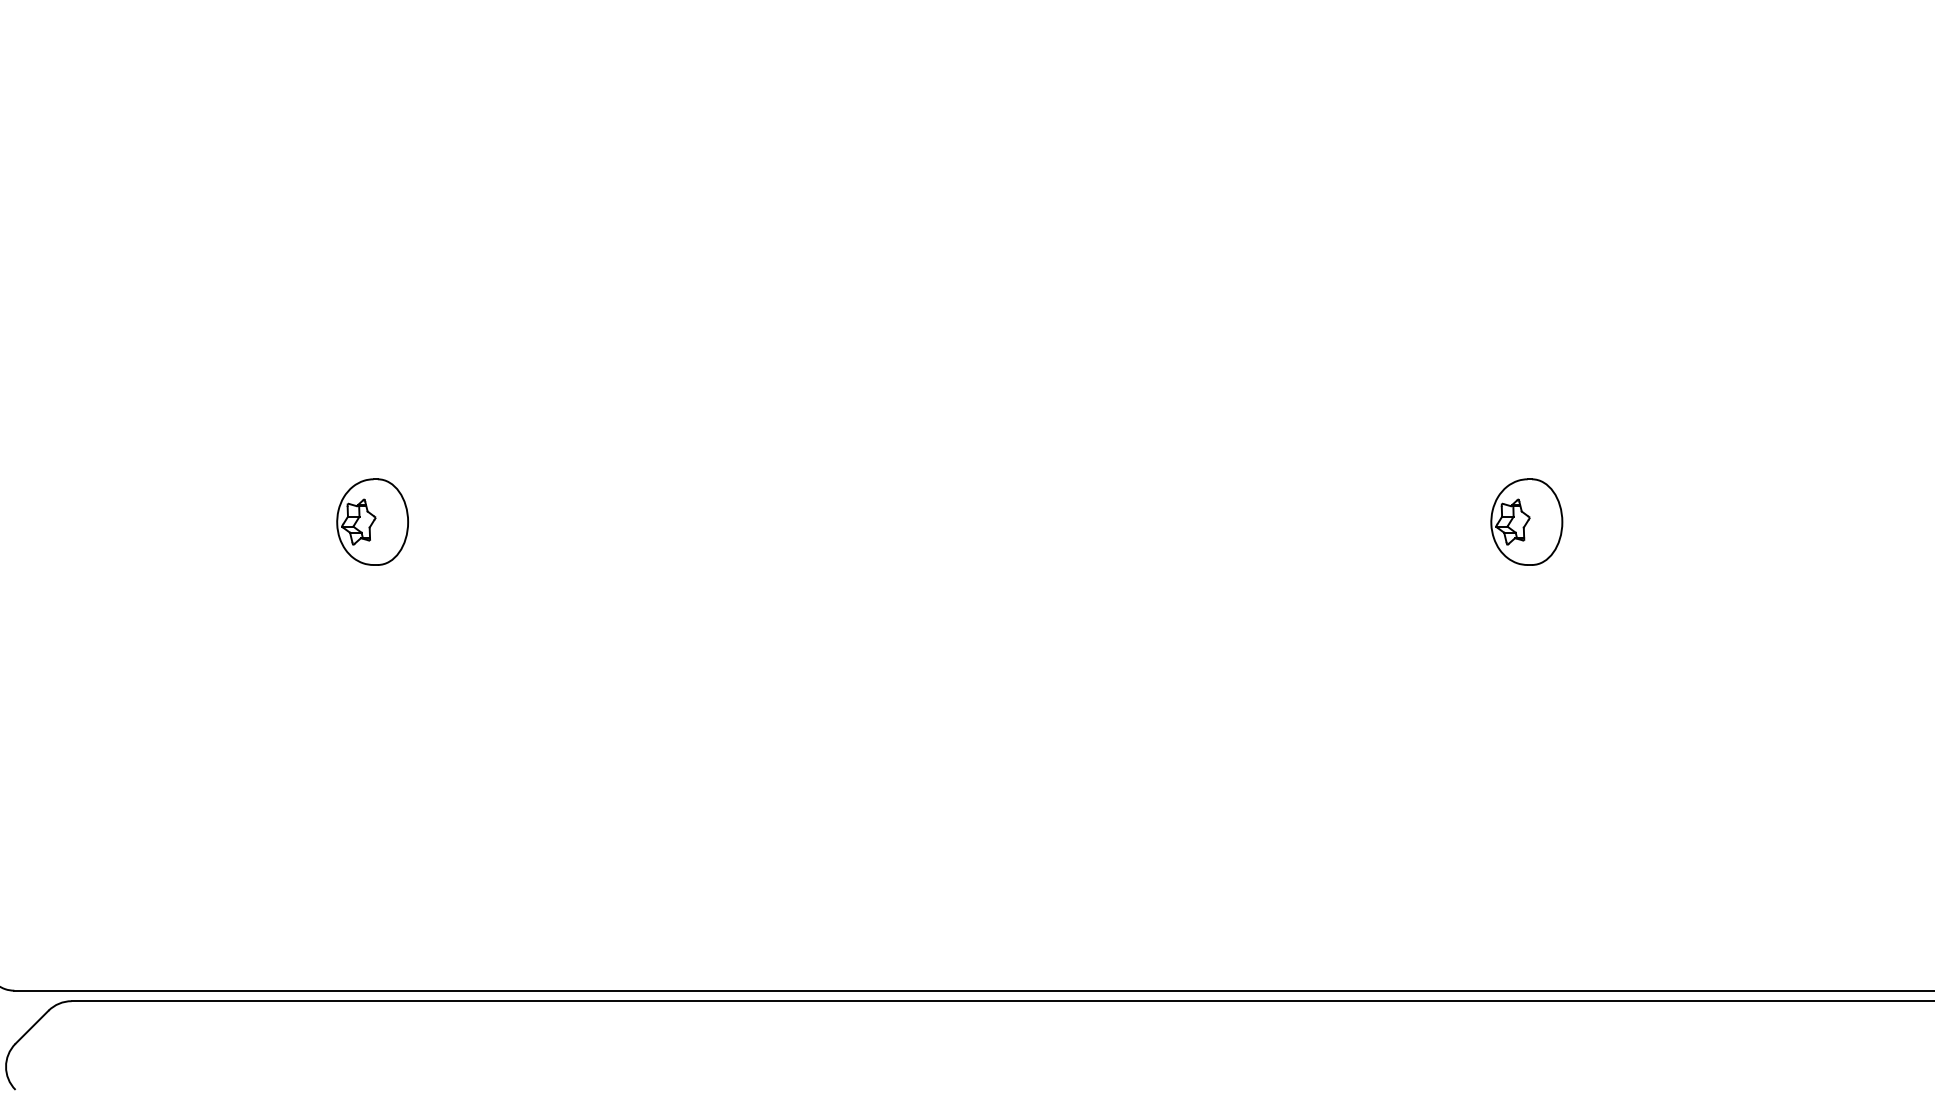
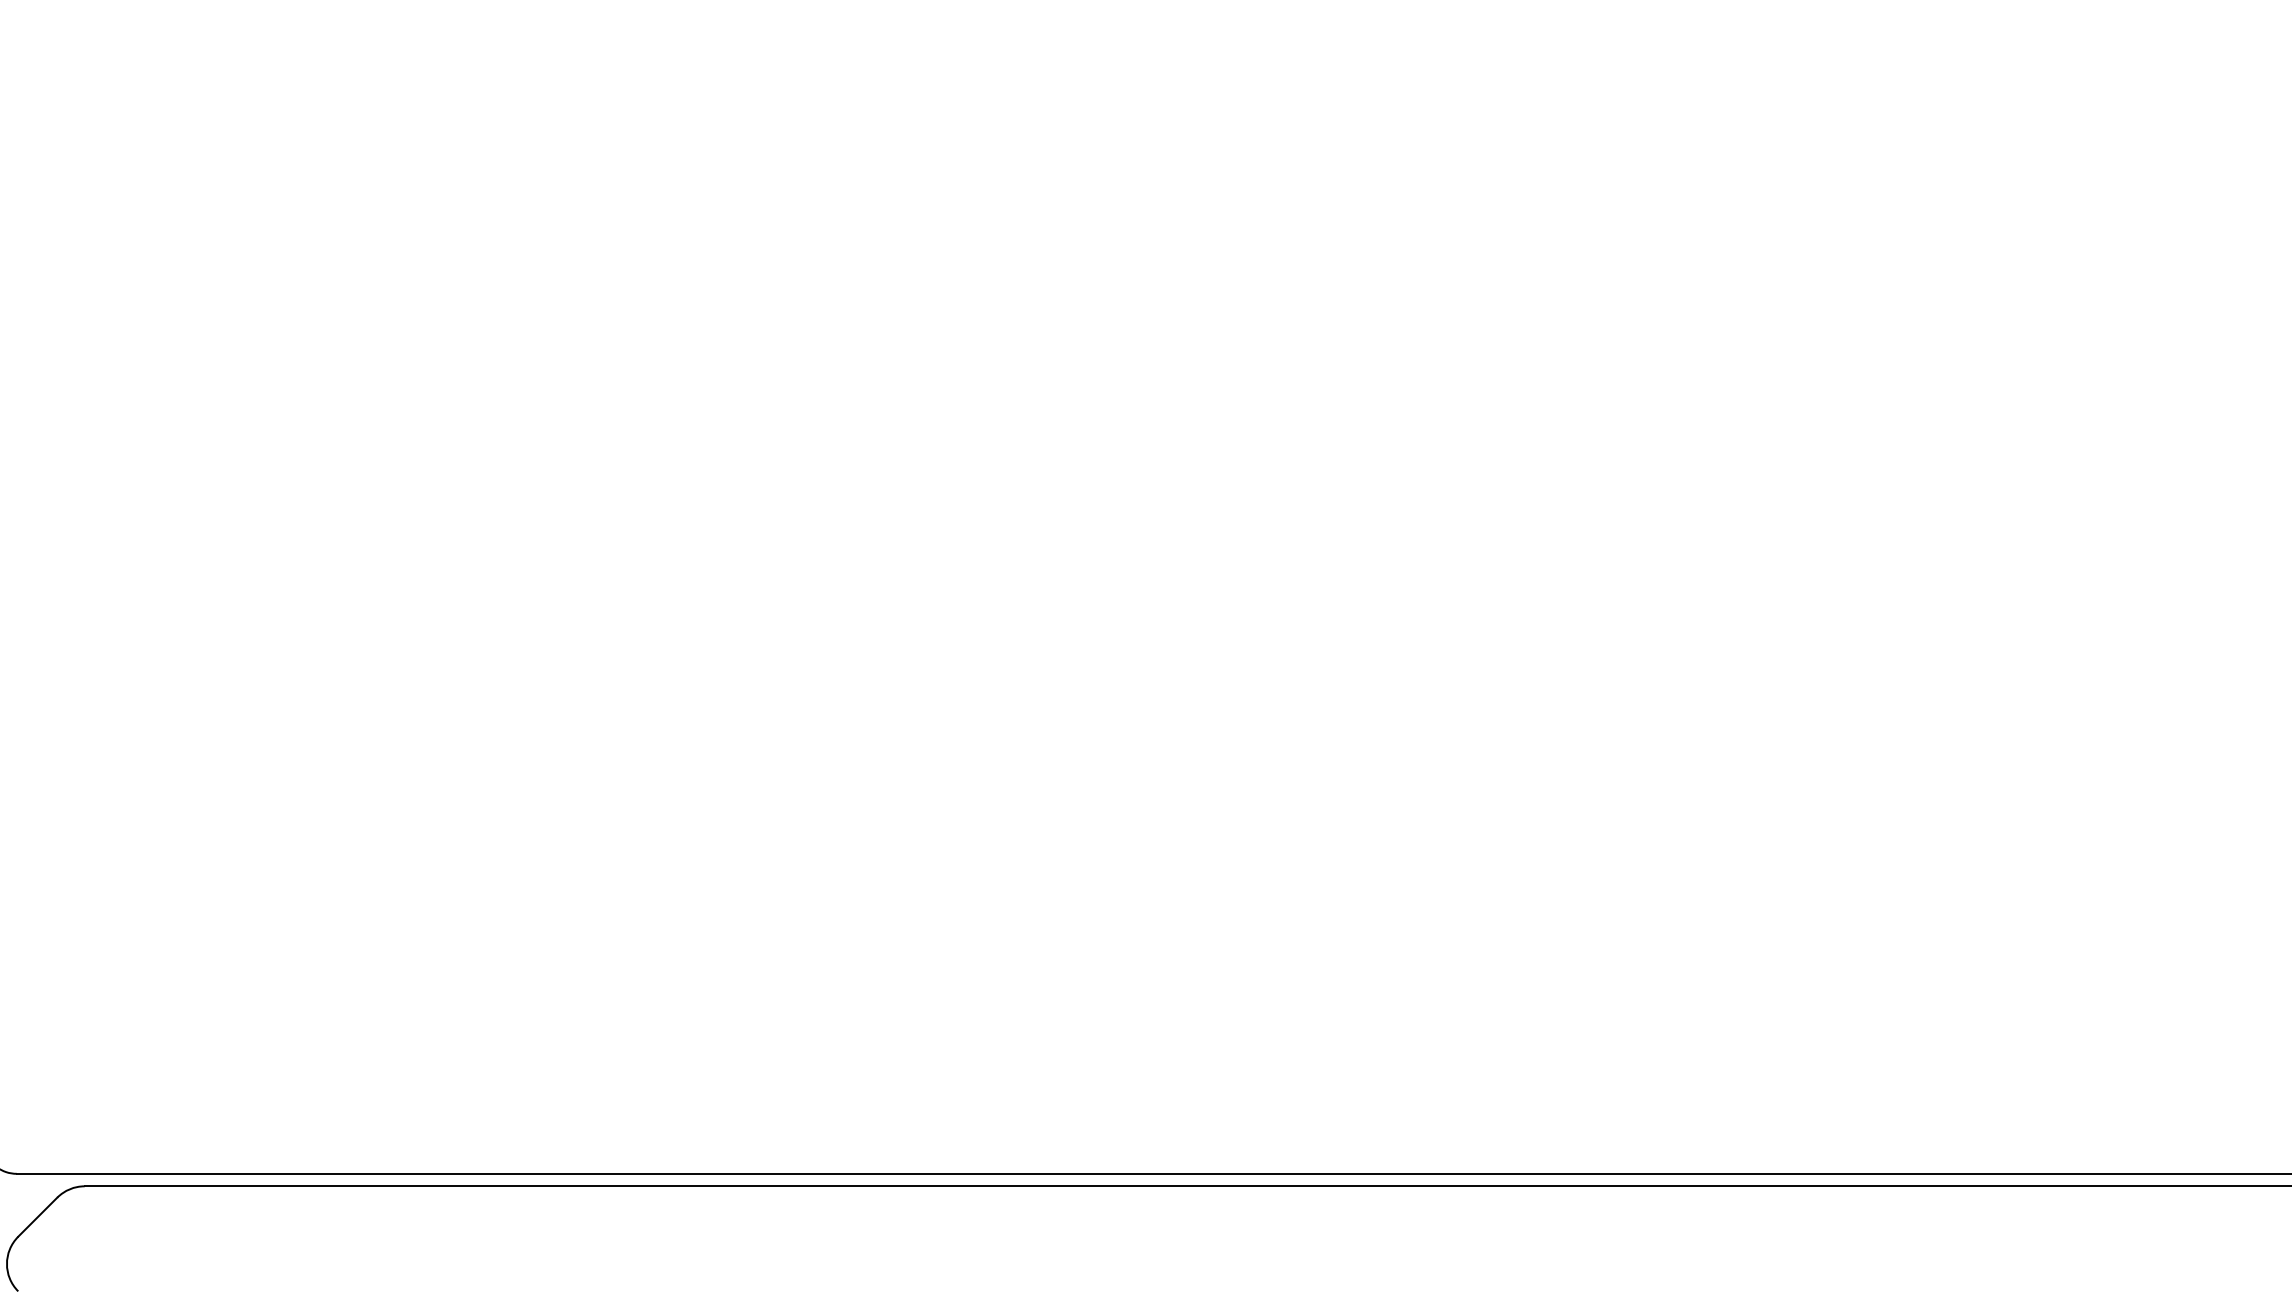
part: (372, 521) -> (441, 618), removed
part: (1526, 521) -> (1808, 618), removed

